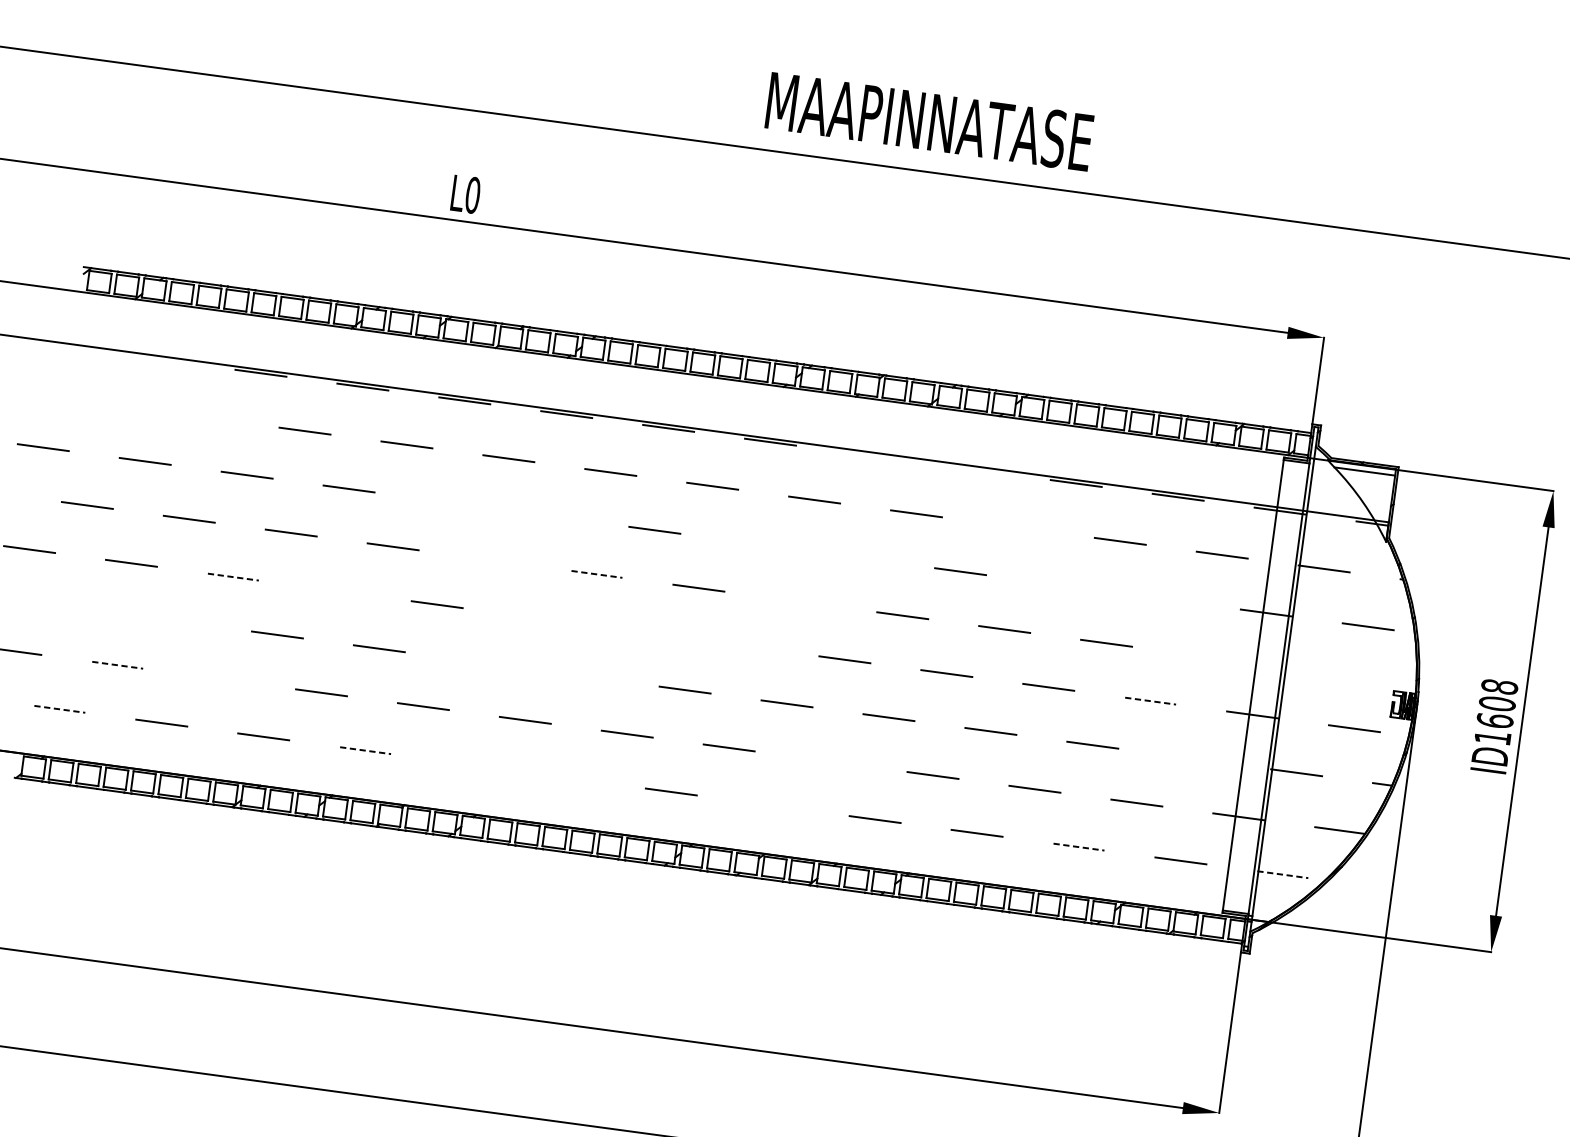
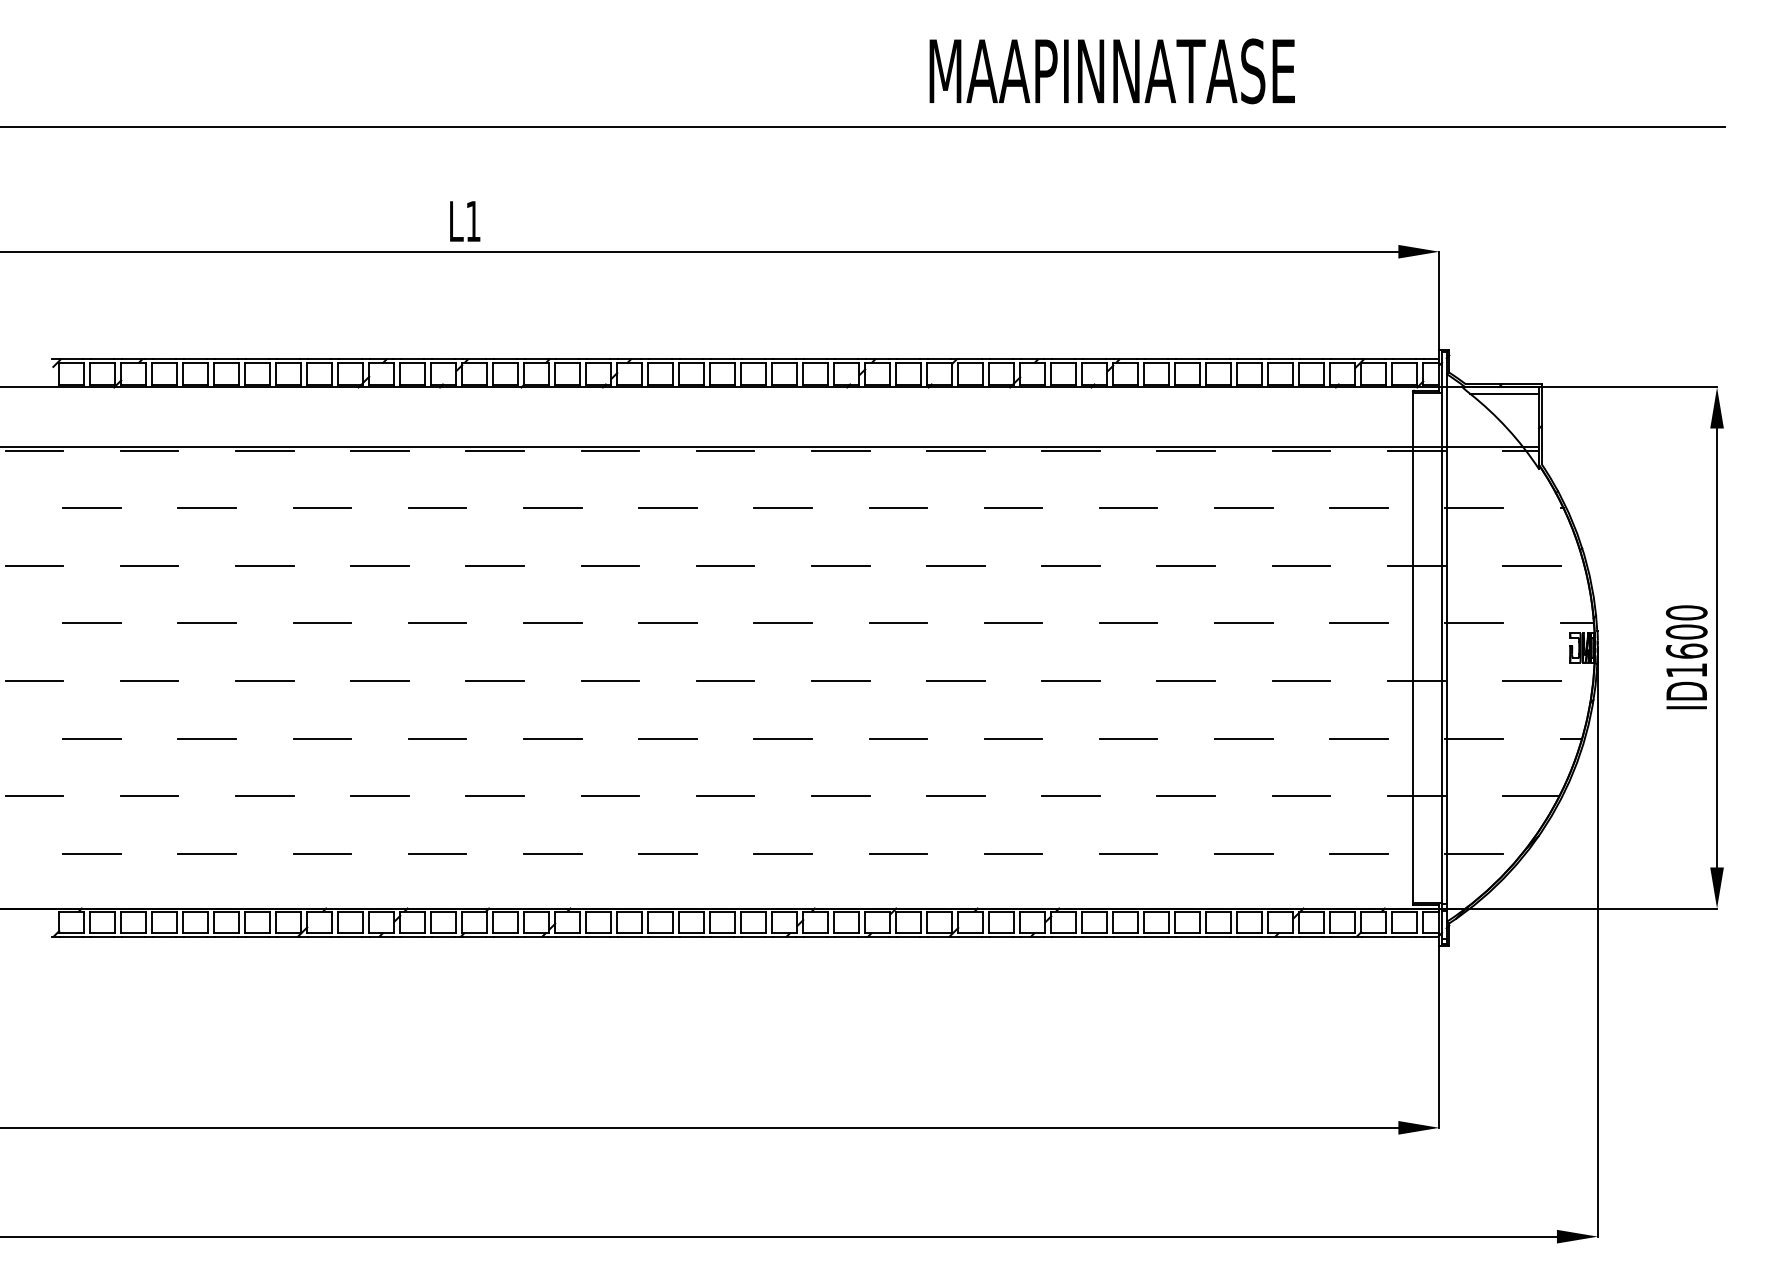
text: (928, 121) -> (1111, 71), moved
text: (472, 195) -> (473, 221), L0 -> L1
line: (57, 345) -> (34, 450), added
line: (158, 359) -> (149, 450), added
line: (100, 403) -> (91, 508), added
line: (203, 417) -> (207, 508), added
line: (872, 455) -> (955, 450), added
line: (973, 469) -> (1070, 450), added
line: (451, 502) -> (495, 565), added
line: (553, 516) -> (610, 565), added
line: (1018, 527) -> (1128, 508), added
line: (756, 543) -> (840, 565), added
line: (858, 557) -> (955, 565), added
line: (494, 560) -> (552, 623), added
line: (596, 574) -> (667, 623), dashed -> solid
line: (233, 577) -> (264, 681), dashed -> solid
line: (1062, 585) -> (1186, 565), added
line: (334, 591) -> (379, 681), added
line: (1164, 598) -> (1301, 565), added
line: (800, 602) -> (898, 623), added
line: (73, 607) -> (91, 738), added
line: (539, 618) -> (610, 681), added
line: (174, 620) -> (206, 738), added
line: (640, 632) -> (725, 681), added
line: (742, 646) -> (840, 681), added
line: (1207, 657) -> (1358, 623), added
line: (481, 662) -> (552, 738), added
line: (117, 665) -> (149, 796), dashed -> solid
line: (1310, 670) -> (1474, 623), added
line: (582, 676) -> (667, 738), added
line: (219, 679) -> (264, 796), added
line: (1401, 683) -> (1577, 623), added
text: (1499, 686) -> (1686, 612), ID1608 -> ID1600
line: (1150, 701) -> (1301, 681), dashed -> solid
line: (60, 709) -> (92, 853), dashed -> solid
line: (365, 750) -> (437, 853), dashed -> solid
line: (1194, 758) -> (1358, 738), added
line: (830, 761) -> (955, 796), added
line: (467, 764) -> (552, 853), added
line: (569, 777) -> (667, 853), added
line: (773, 805) -> (898, 853), added
line: (1078, 846) -> (1243, 853), dashed -> solid
line: (1283, 874) -> (1474, 853), dashed -> solid

